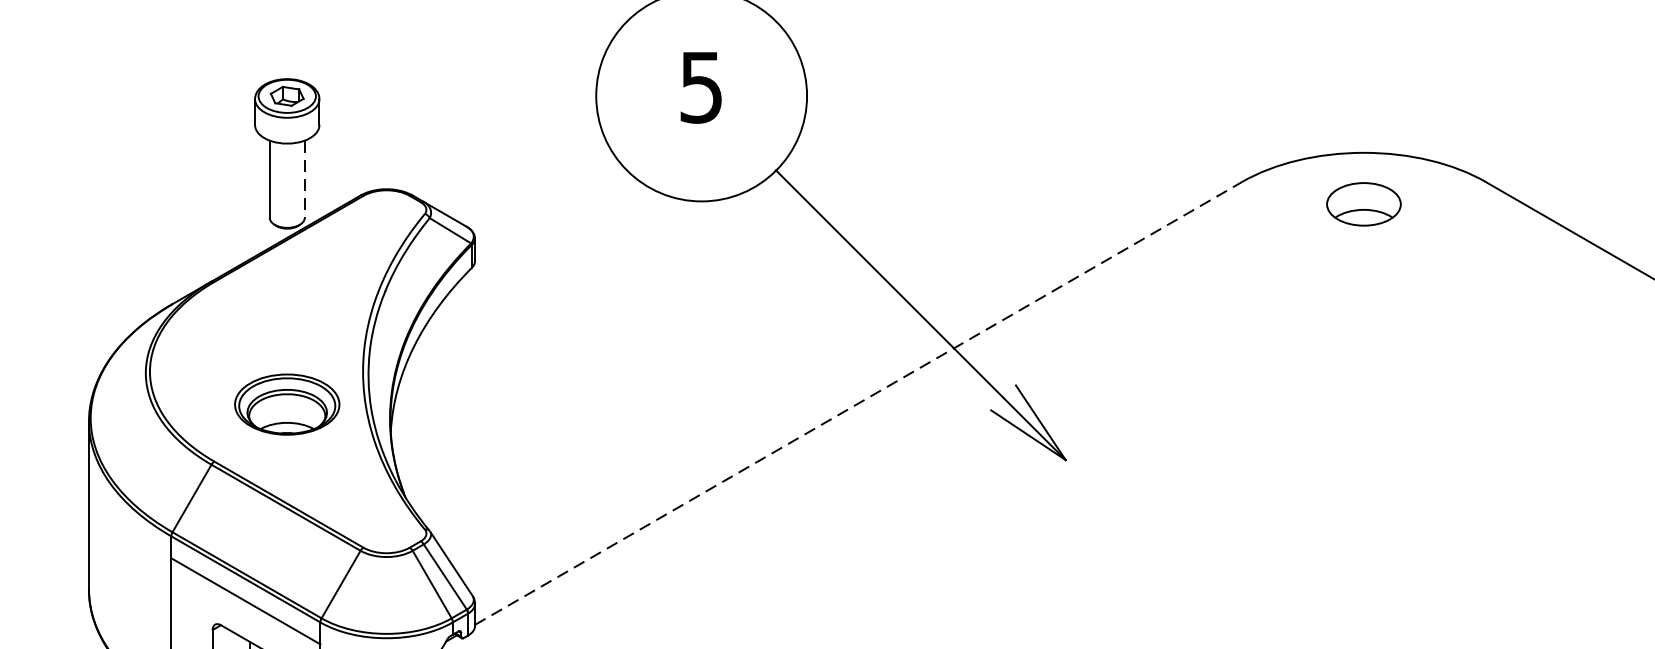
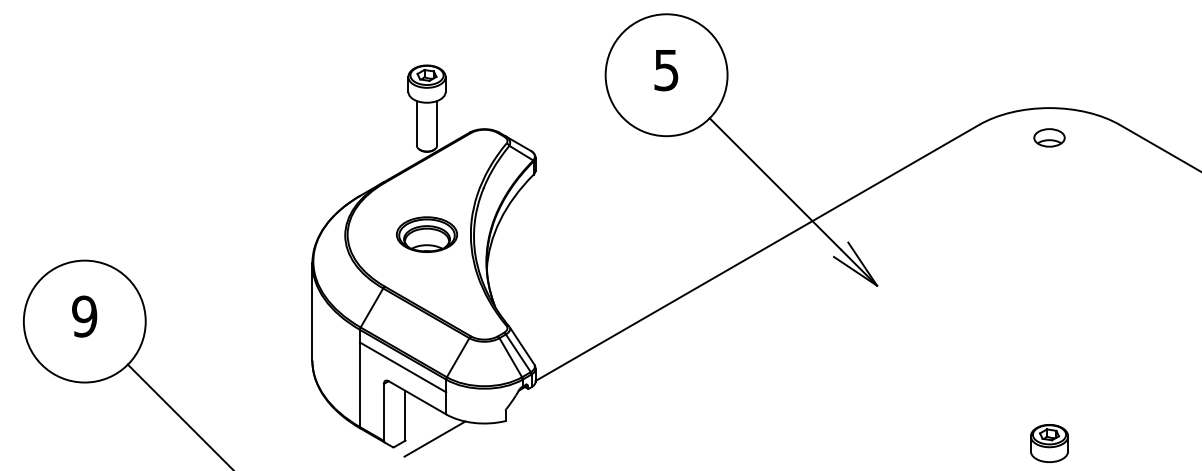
line: (305, 179) -> (437, 123), dashed -> solid
part: (1363, 203) -> (1049, 137), size x0.71
line: (858, 402) -> (757, 252), dashed -> solid
part: (288, 404) -> (427, 234), moved

